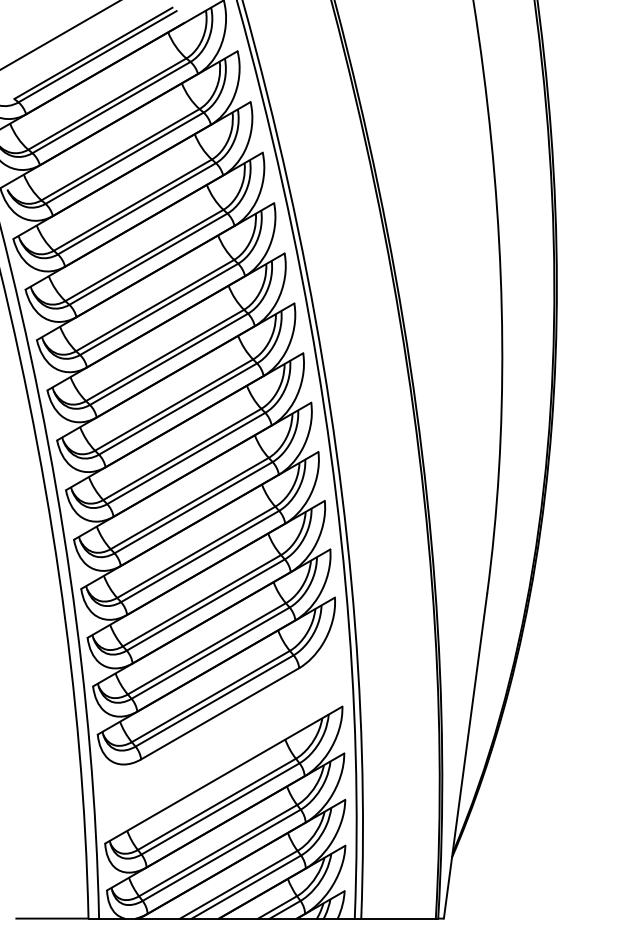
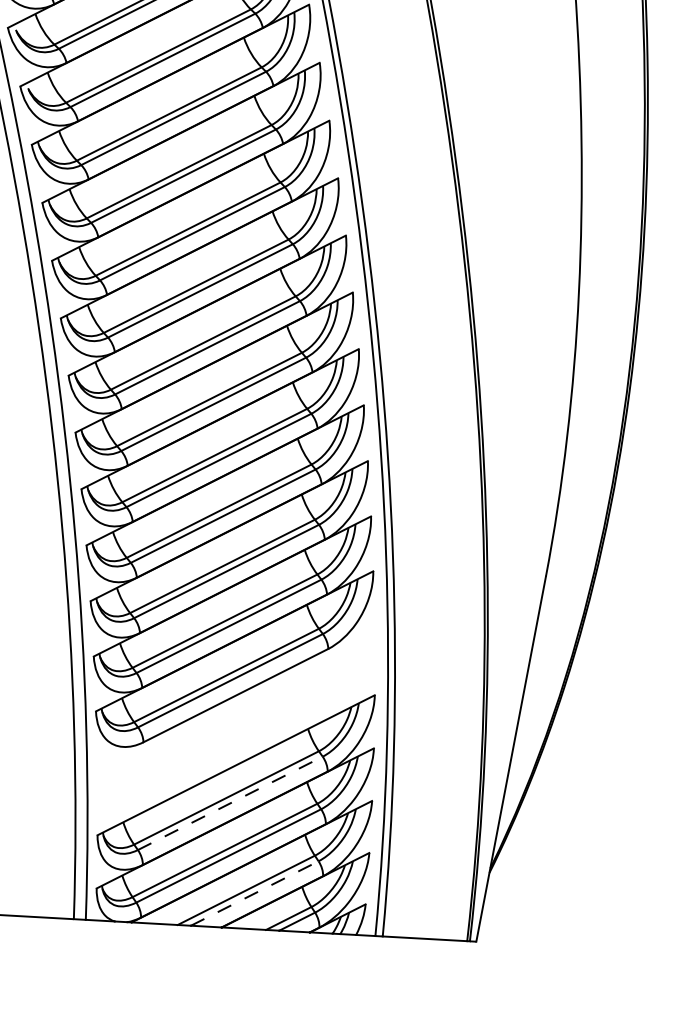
line: (220, 808) -> (230, 802), solid -> dashed
line: (246, 886) -> (254, 892), solid -> dashed

